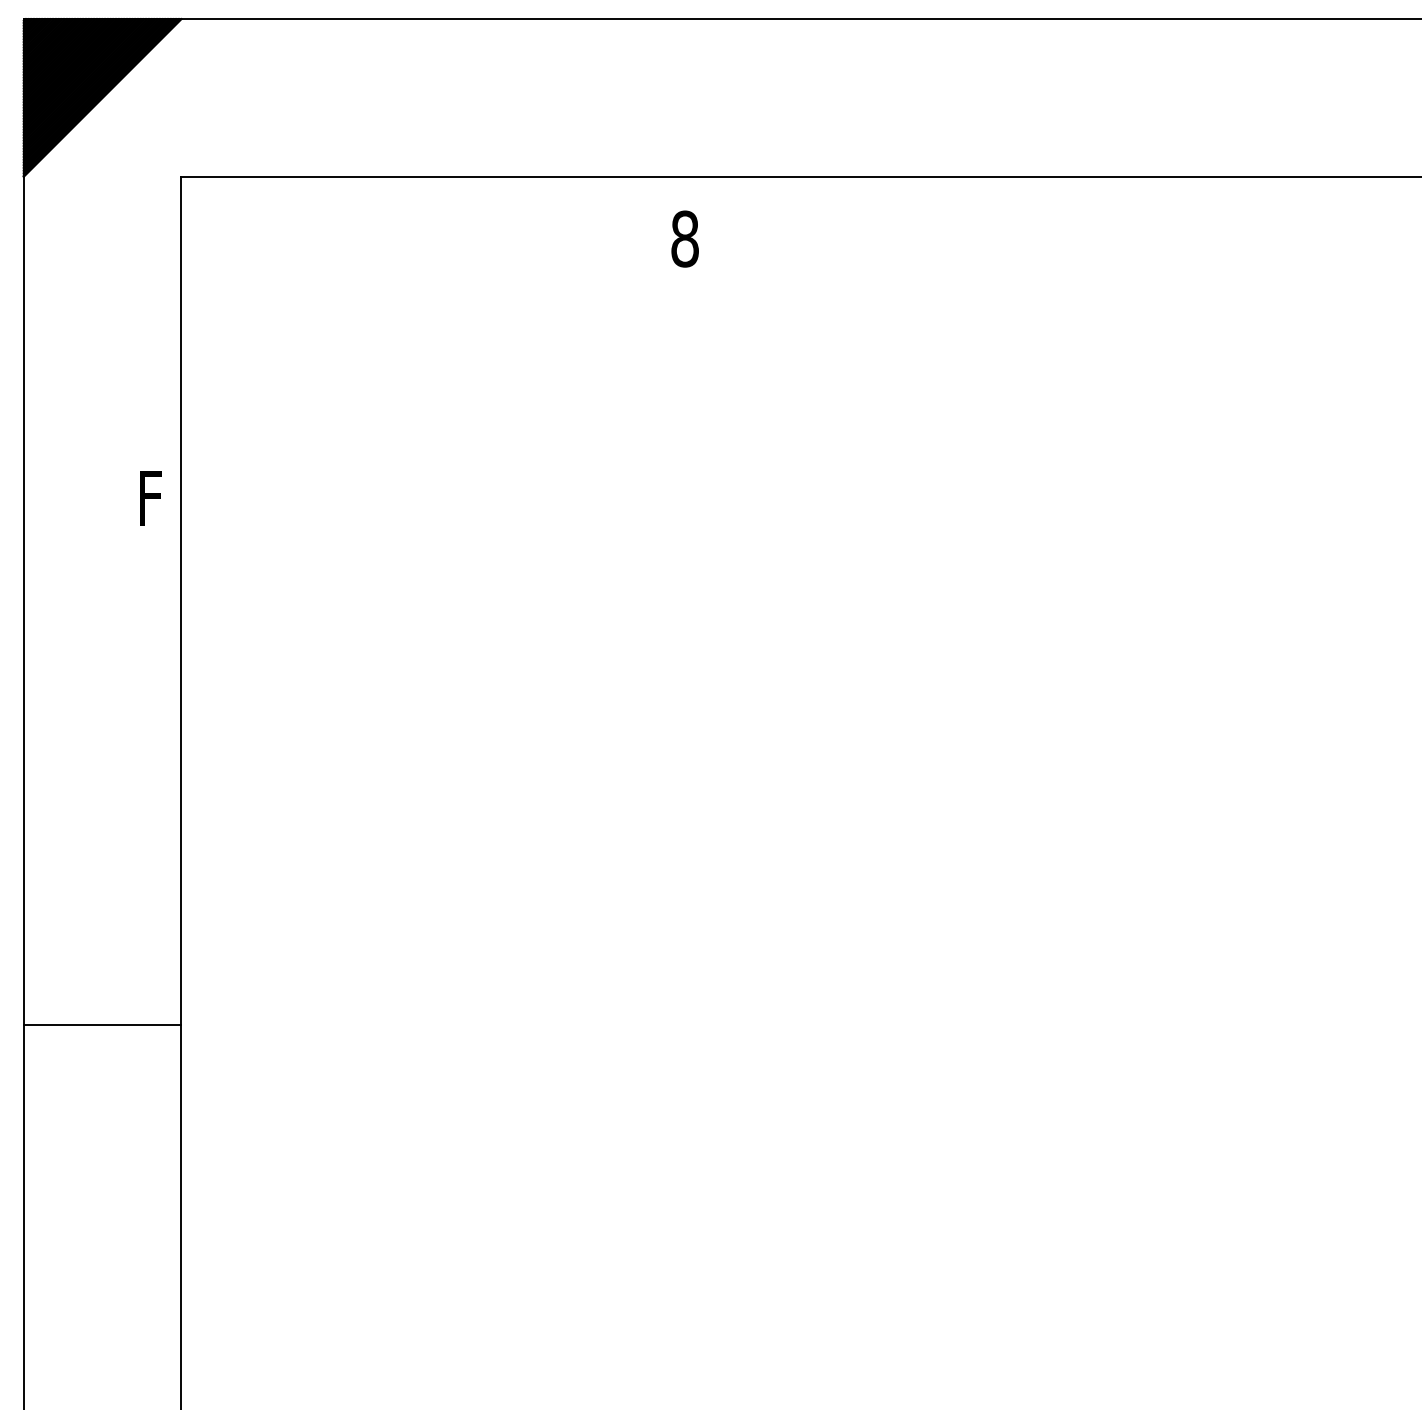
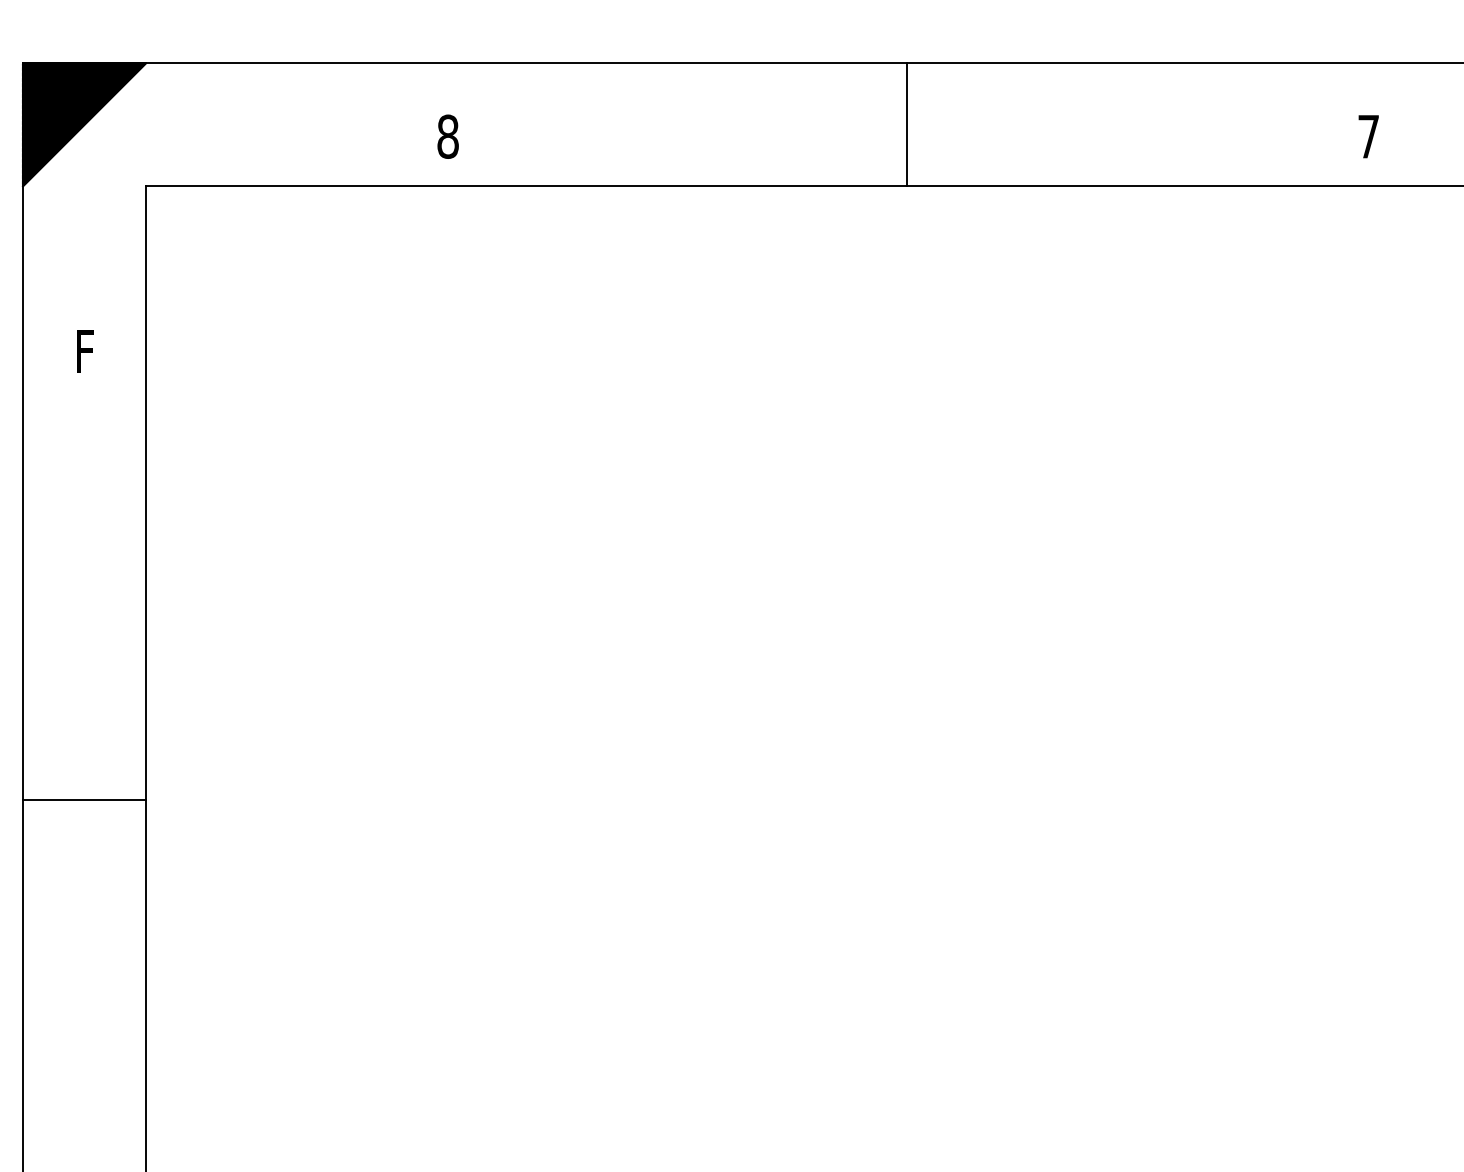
line: (1158, 97) -> (906, 124), added
text: (684, 238) -> (447, 136), moved
text: (151, 498) -> (85, 351), moved
line: (102, 1024) -> (84, 799), moved

